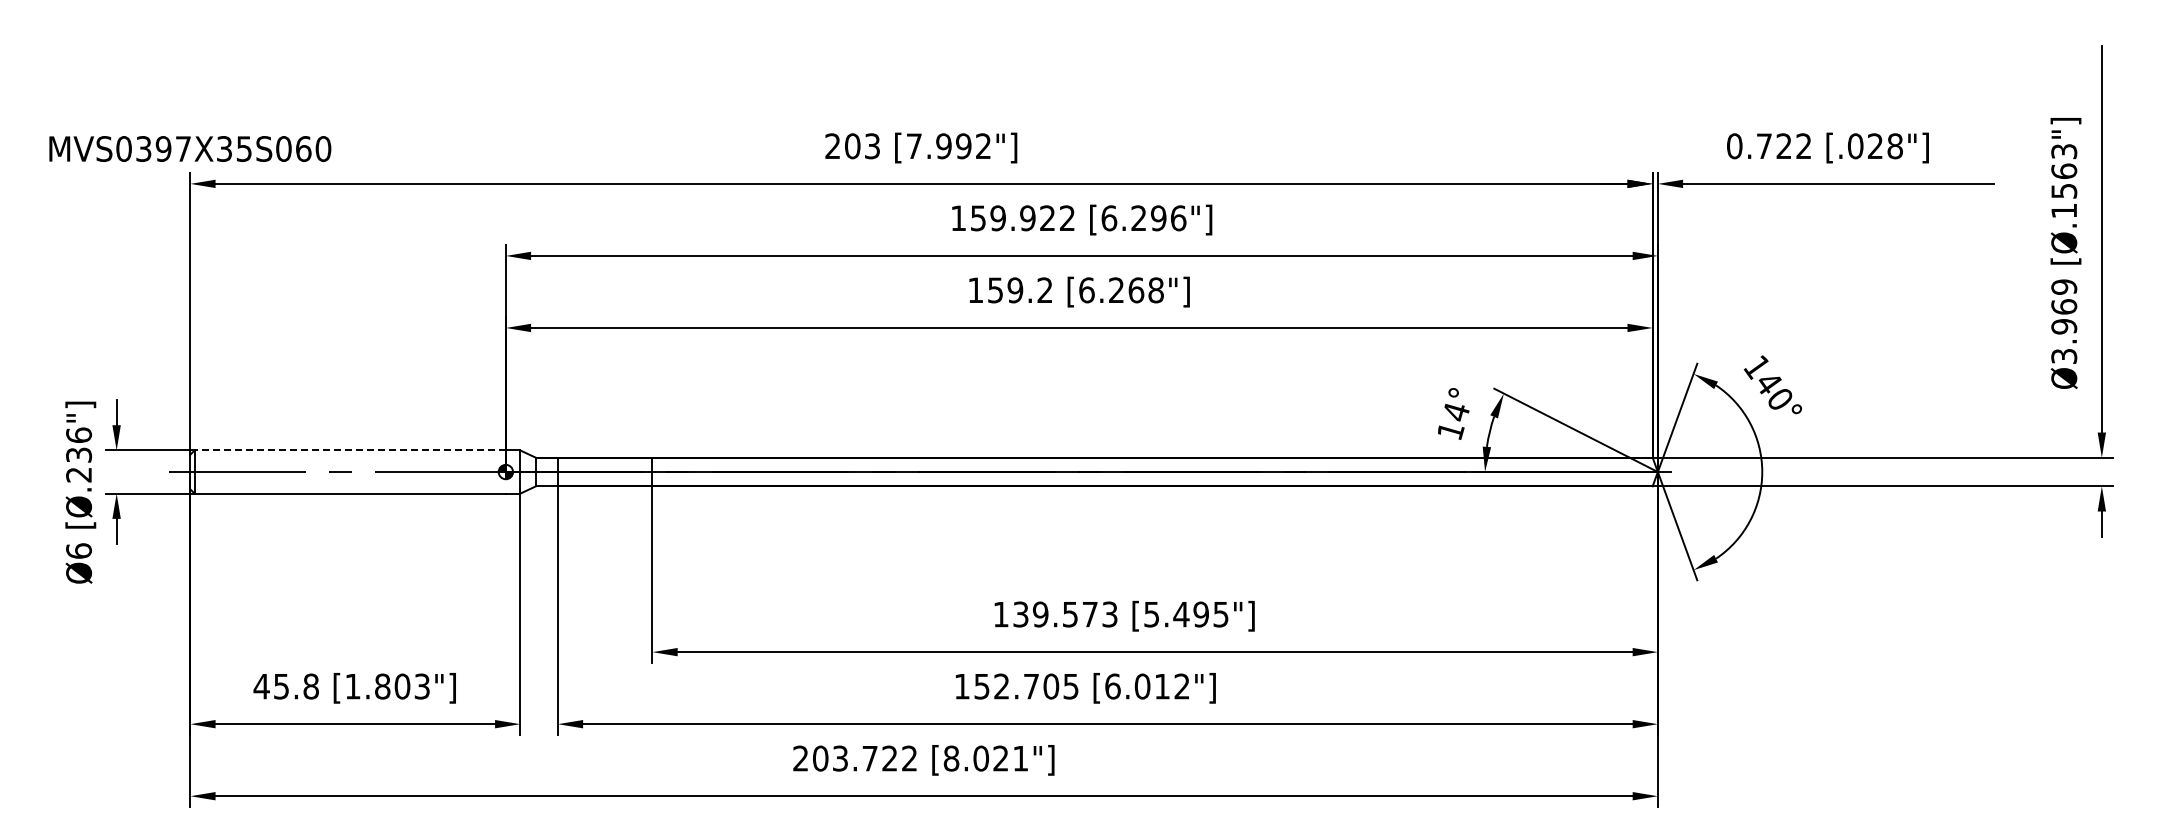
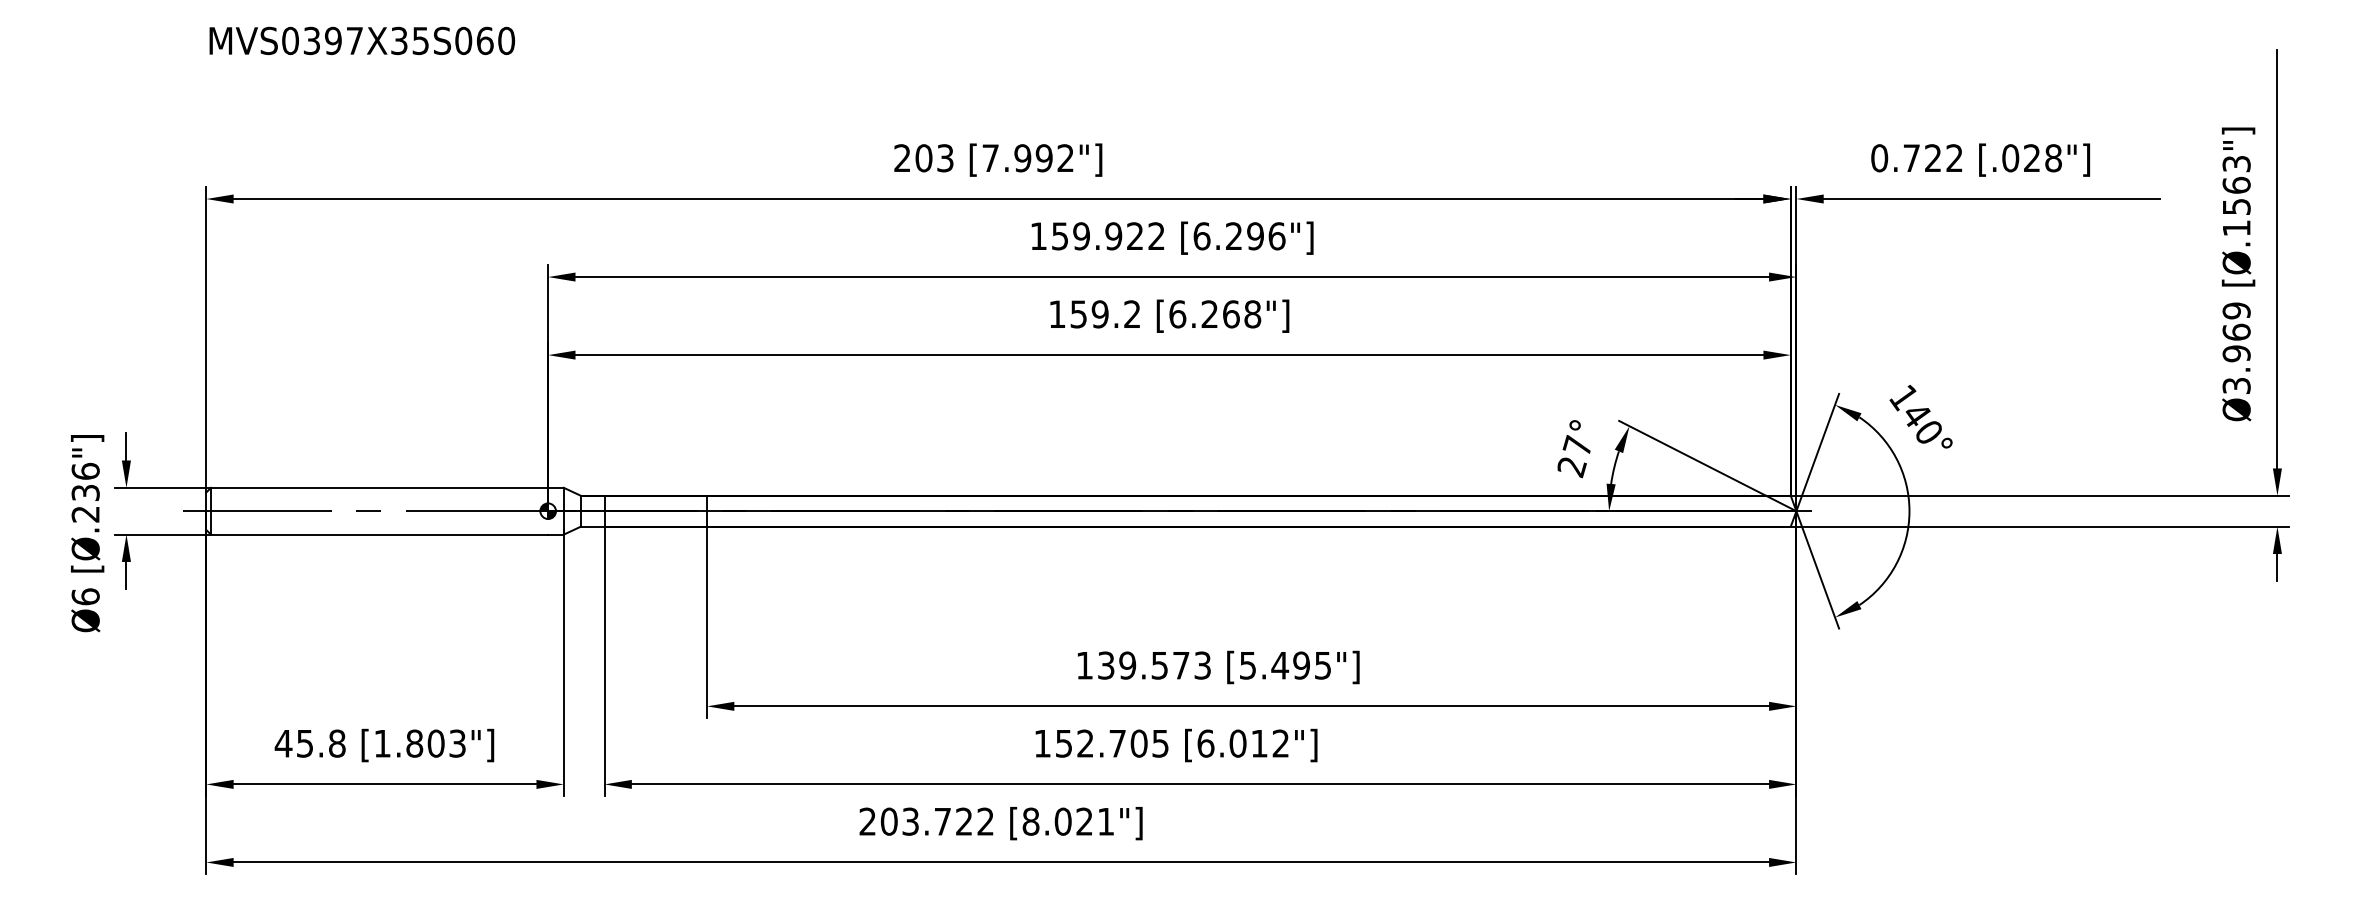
text: (190, 148) -> (362, 40), moved
text: (1453, 421) -> (1574, 456), 14° -> 27°
line: (350, 450) -> (379, 487), dashed -> solid

